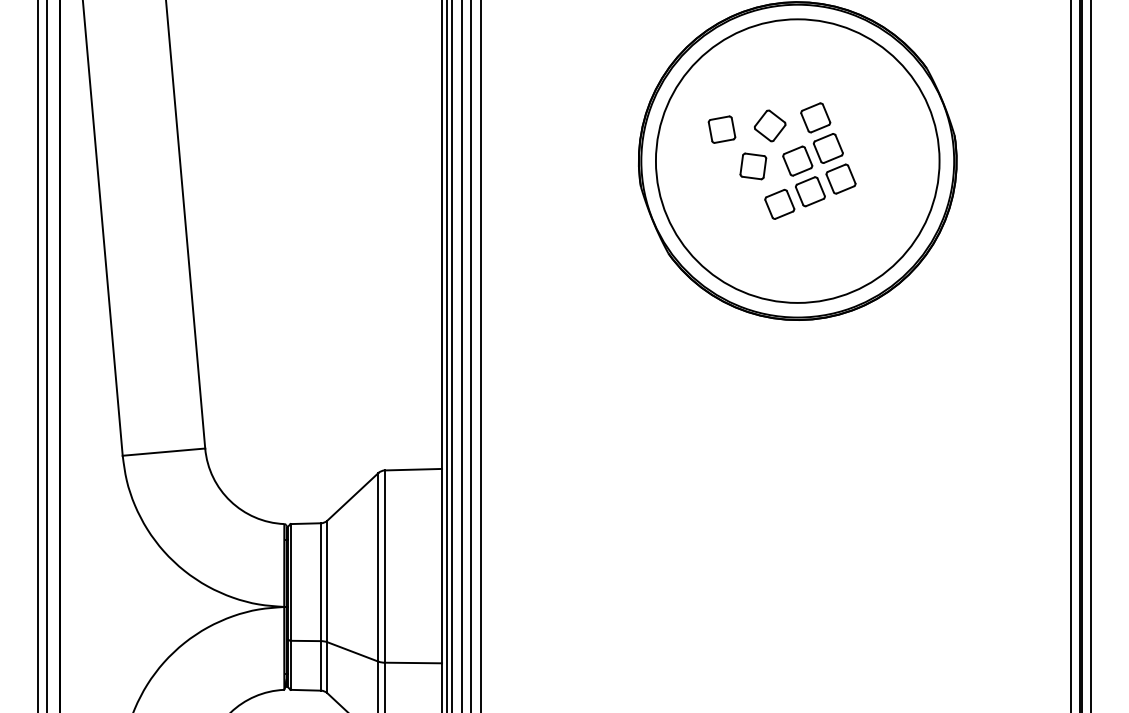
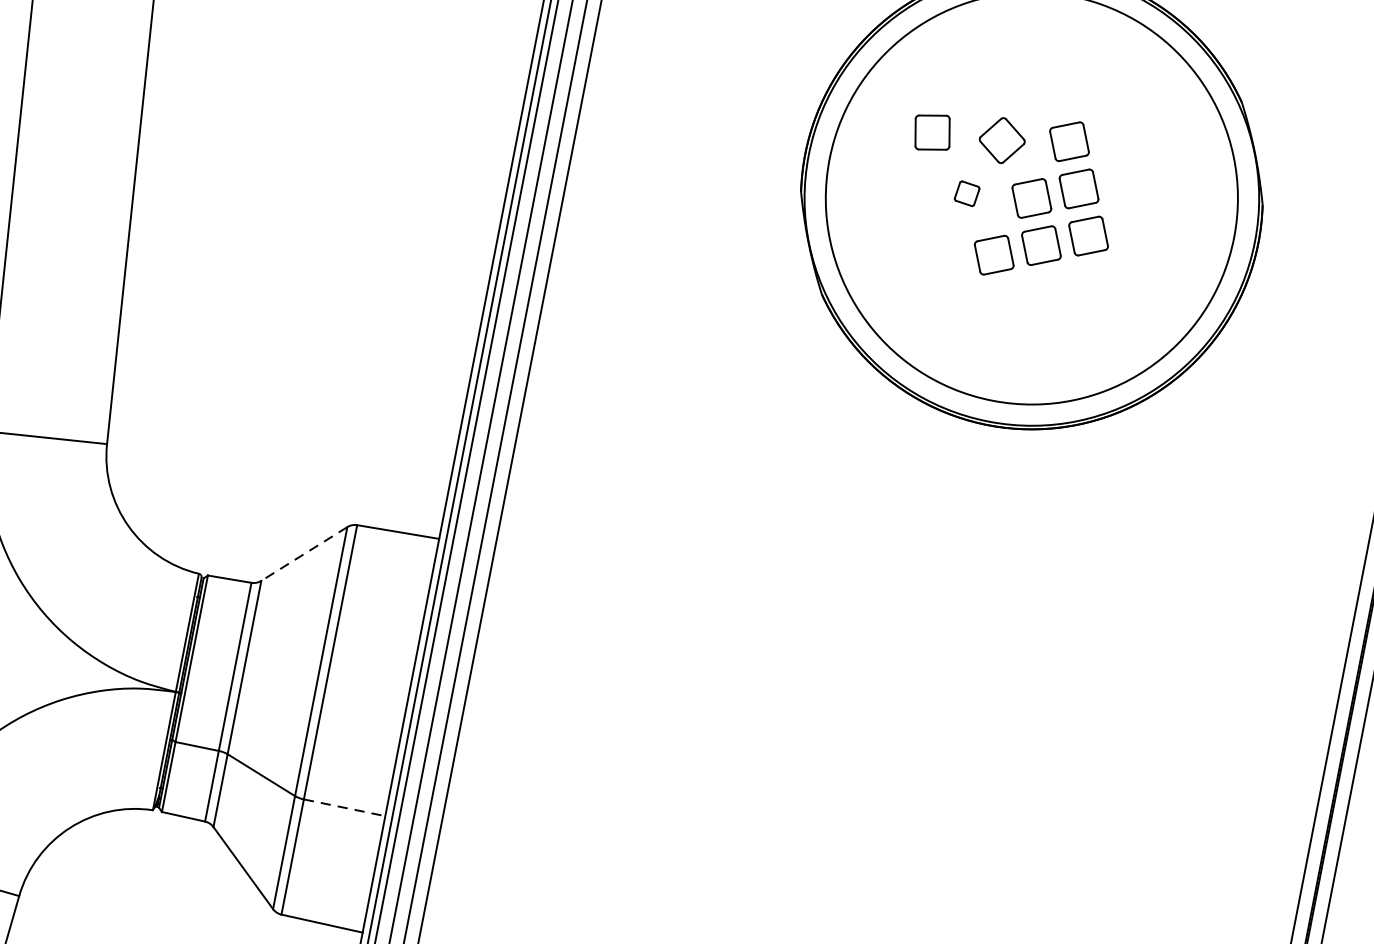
part: (753, 166) -> (967, 193), size x0.6
line: (352, 496) -> (303, 553), solid -> dashed
line: (413, 663) -> (344, 808), solid -> dashed

